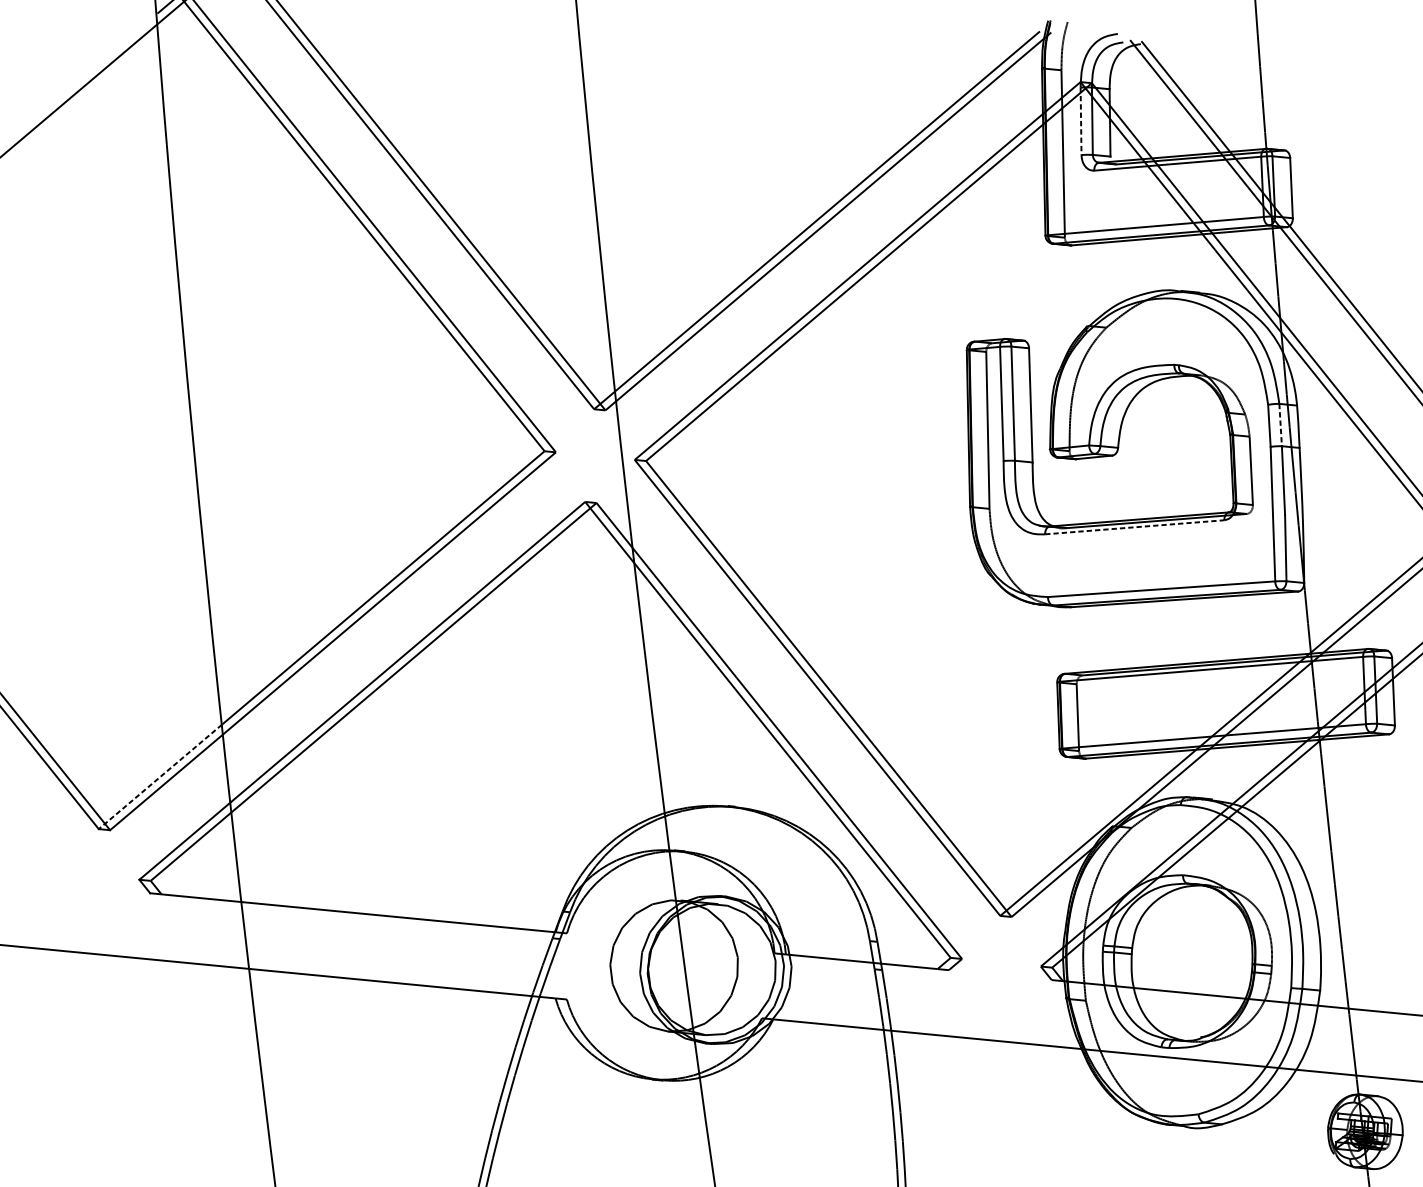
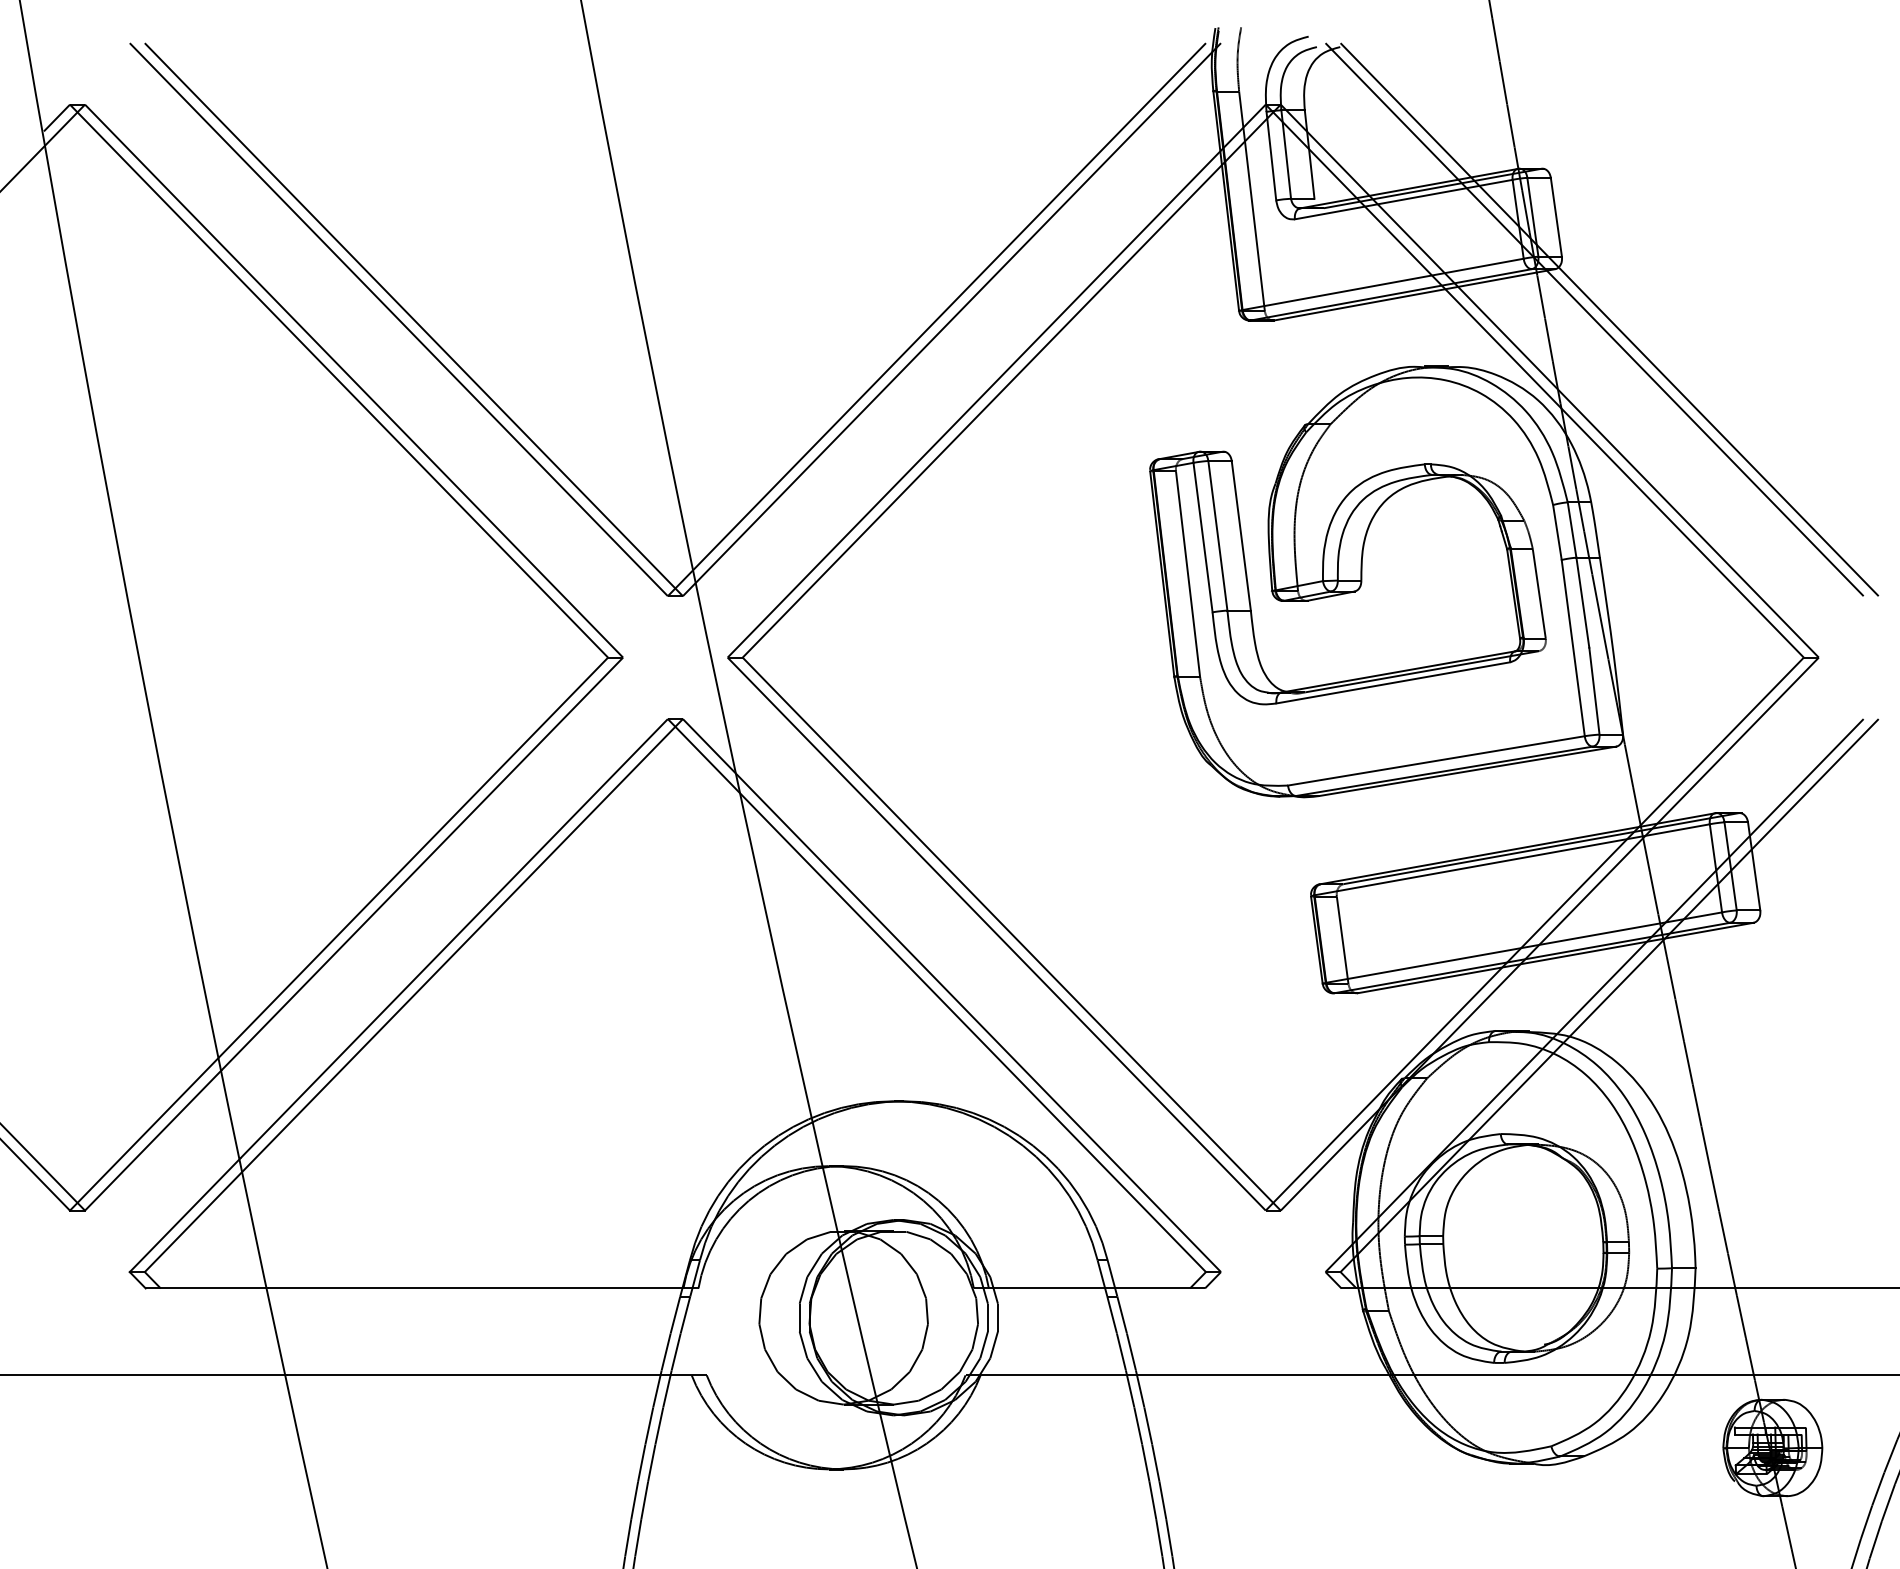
line: (1081, 121) -> (1271, 156), dashed -> solid
line: (1280, 425) -> (1572, 530), dashed -> solid
line: (1134, 527) -> (1393, 682), dashed -> solid
line: (160, 777) -> (144, 1134), dashed -> solid

